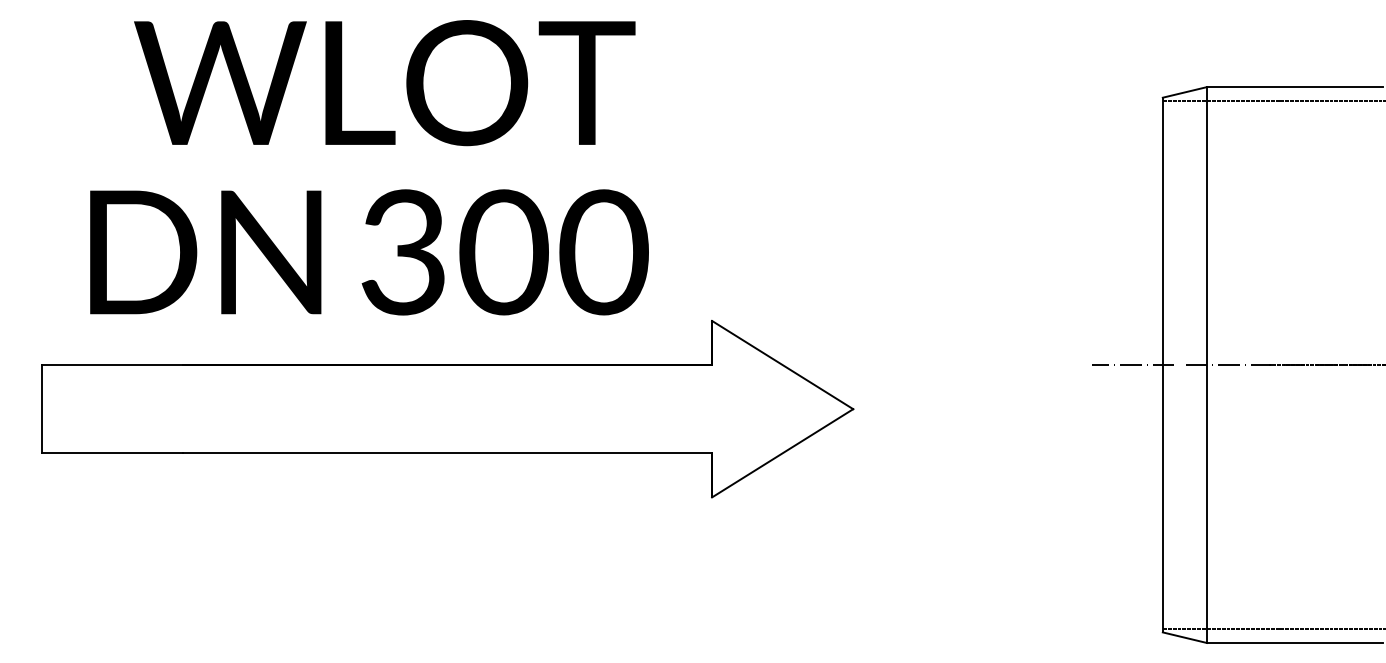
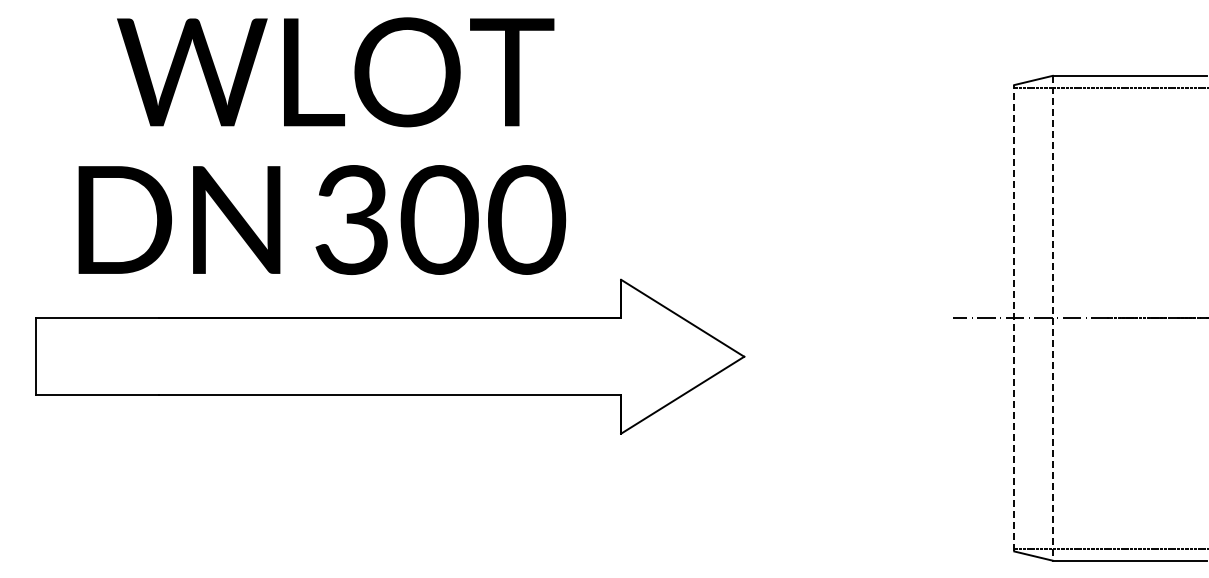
line: (1163, 364) -> (1014, 317), solid -> dashed
line: (1206, 365) -> (1052, 318), solid -> dashed

